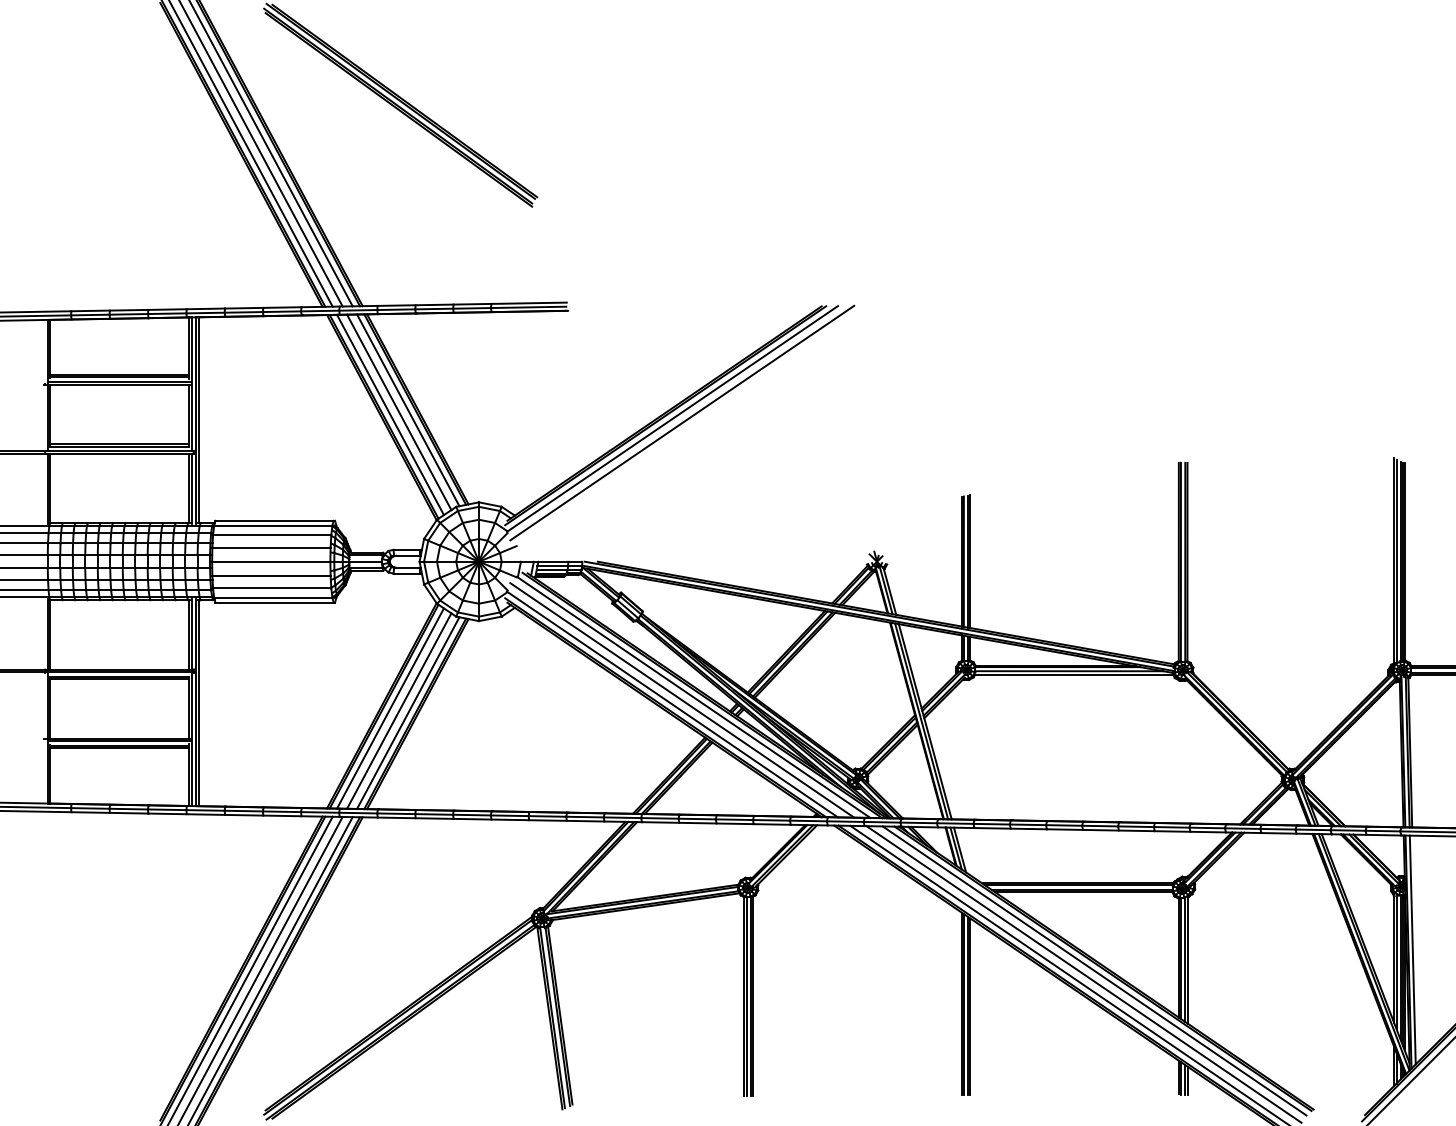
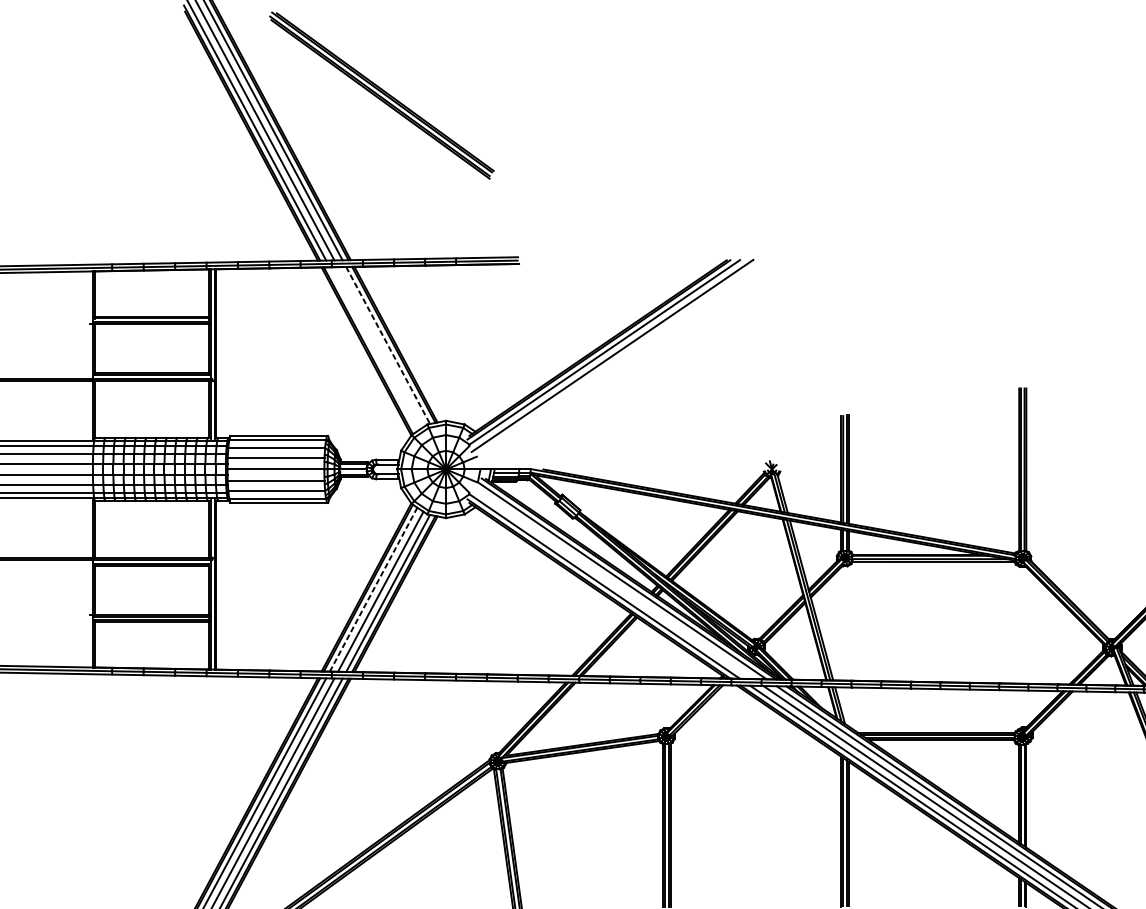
line: (408, 410) -> (388, 345), solid -> dashed
line: (399, 412) -> (380, 347), removed
line: (390, 414) -> (373, 348), removed
line: (682, 700) -> (612, 583), removed
line: (390, 708) -> (373, 589), solid -> dashed

